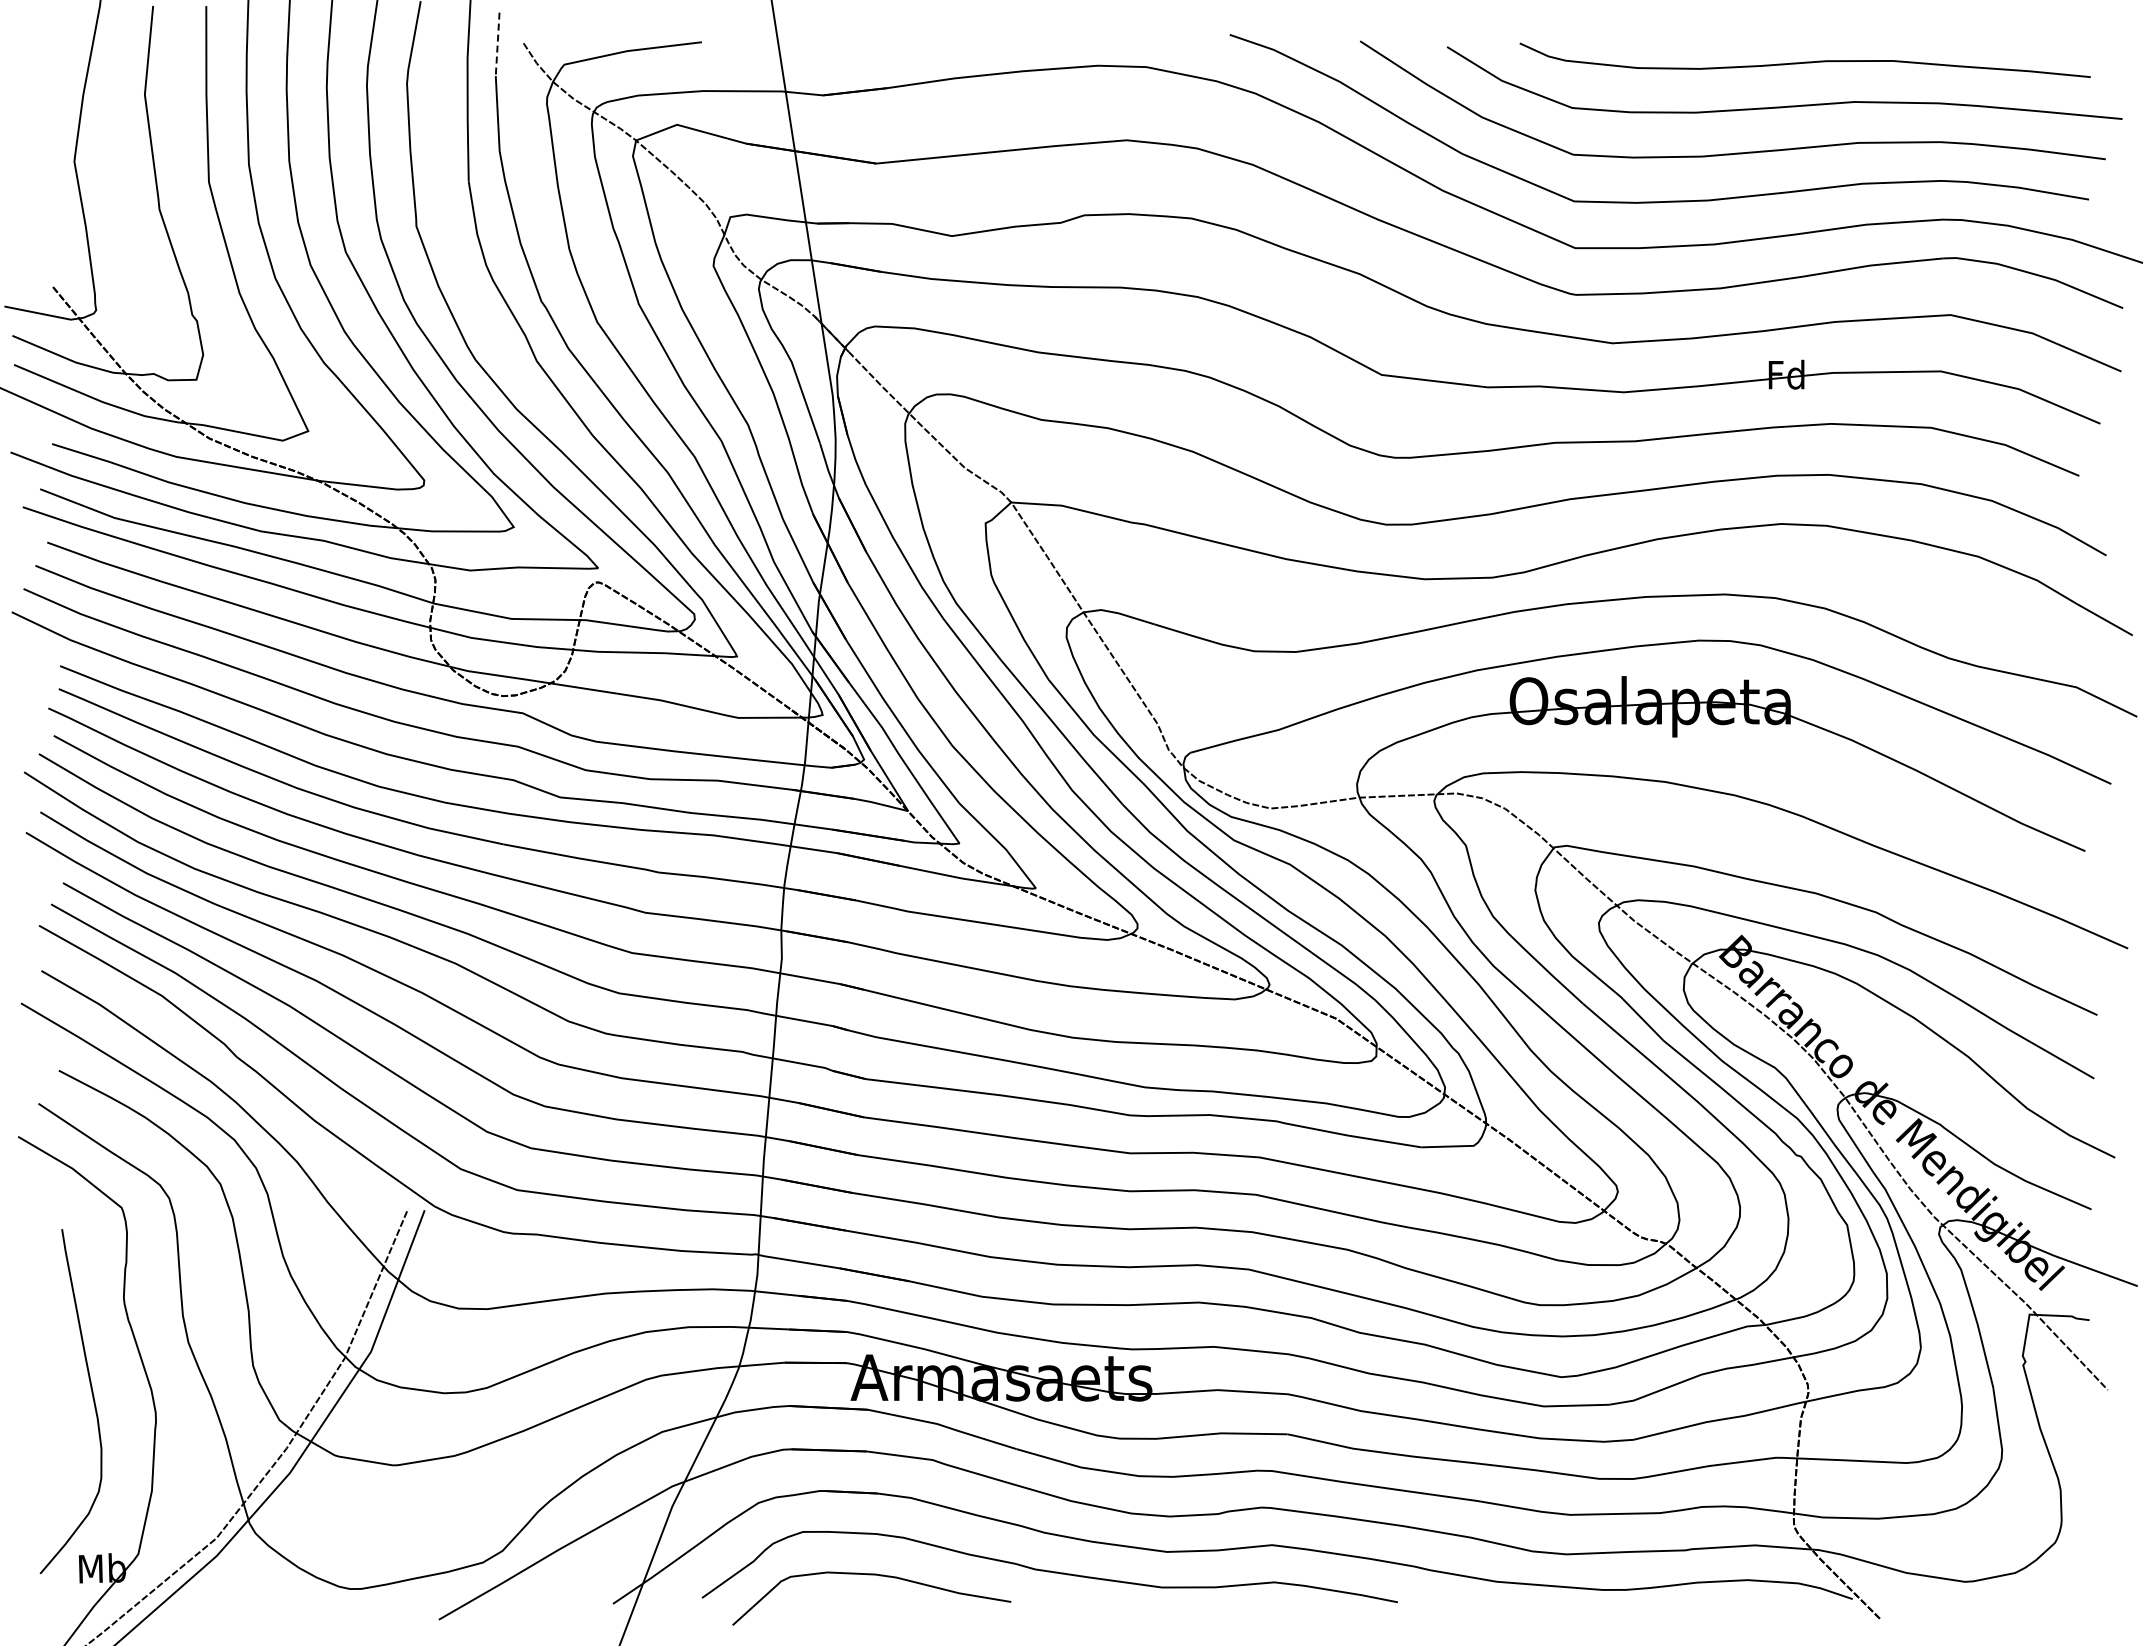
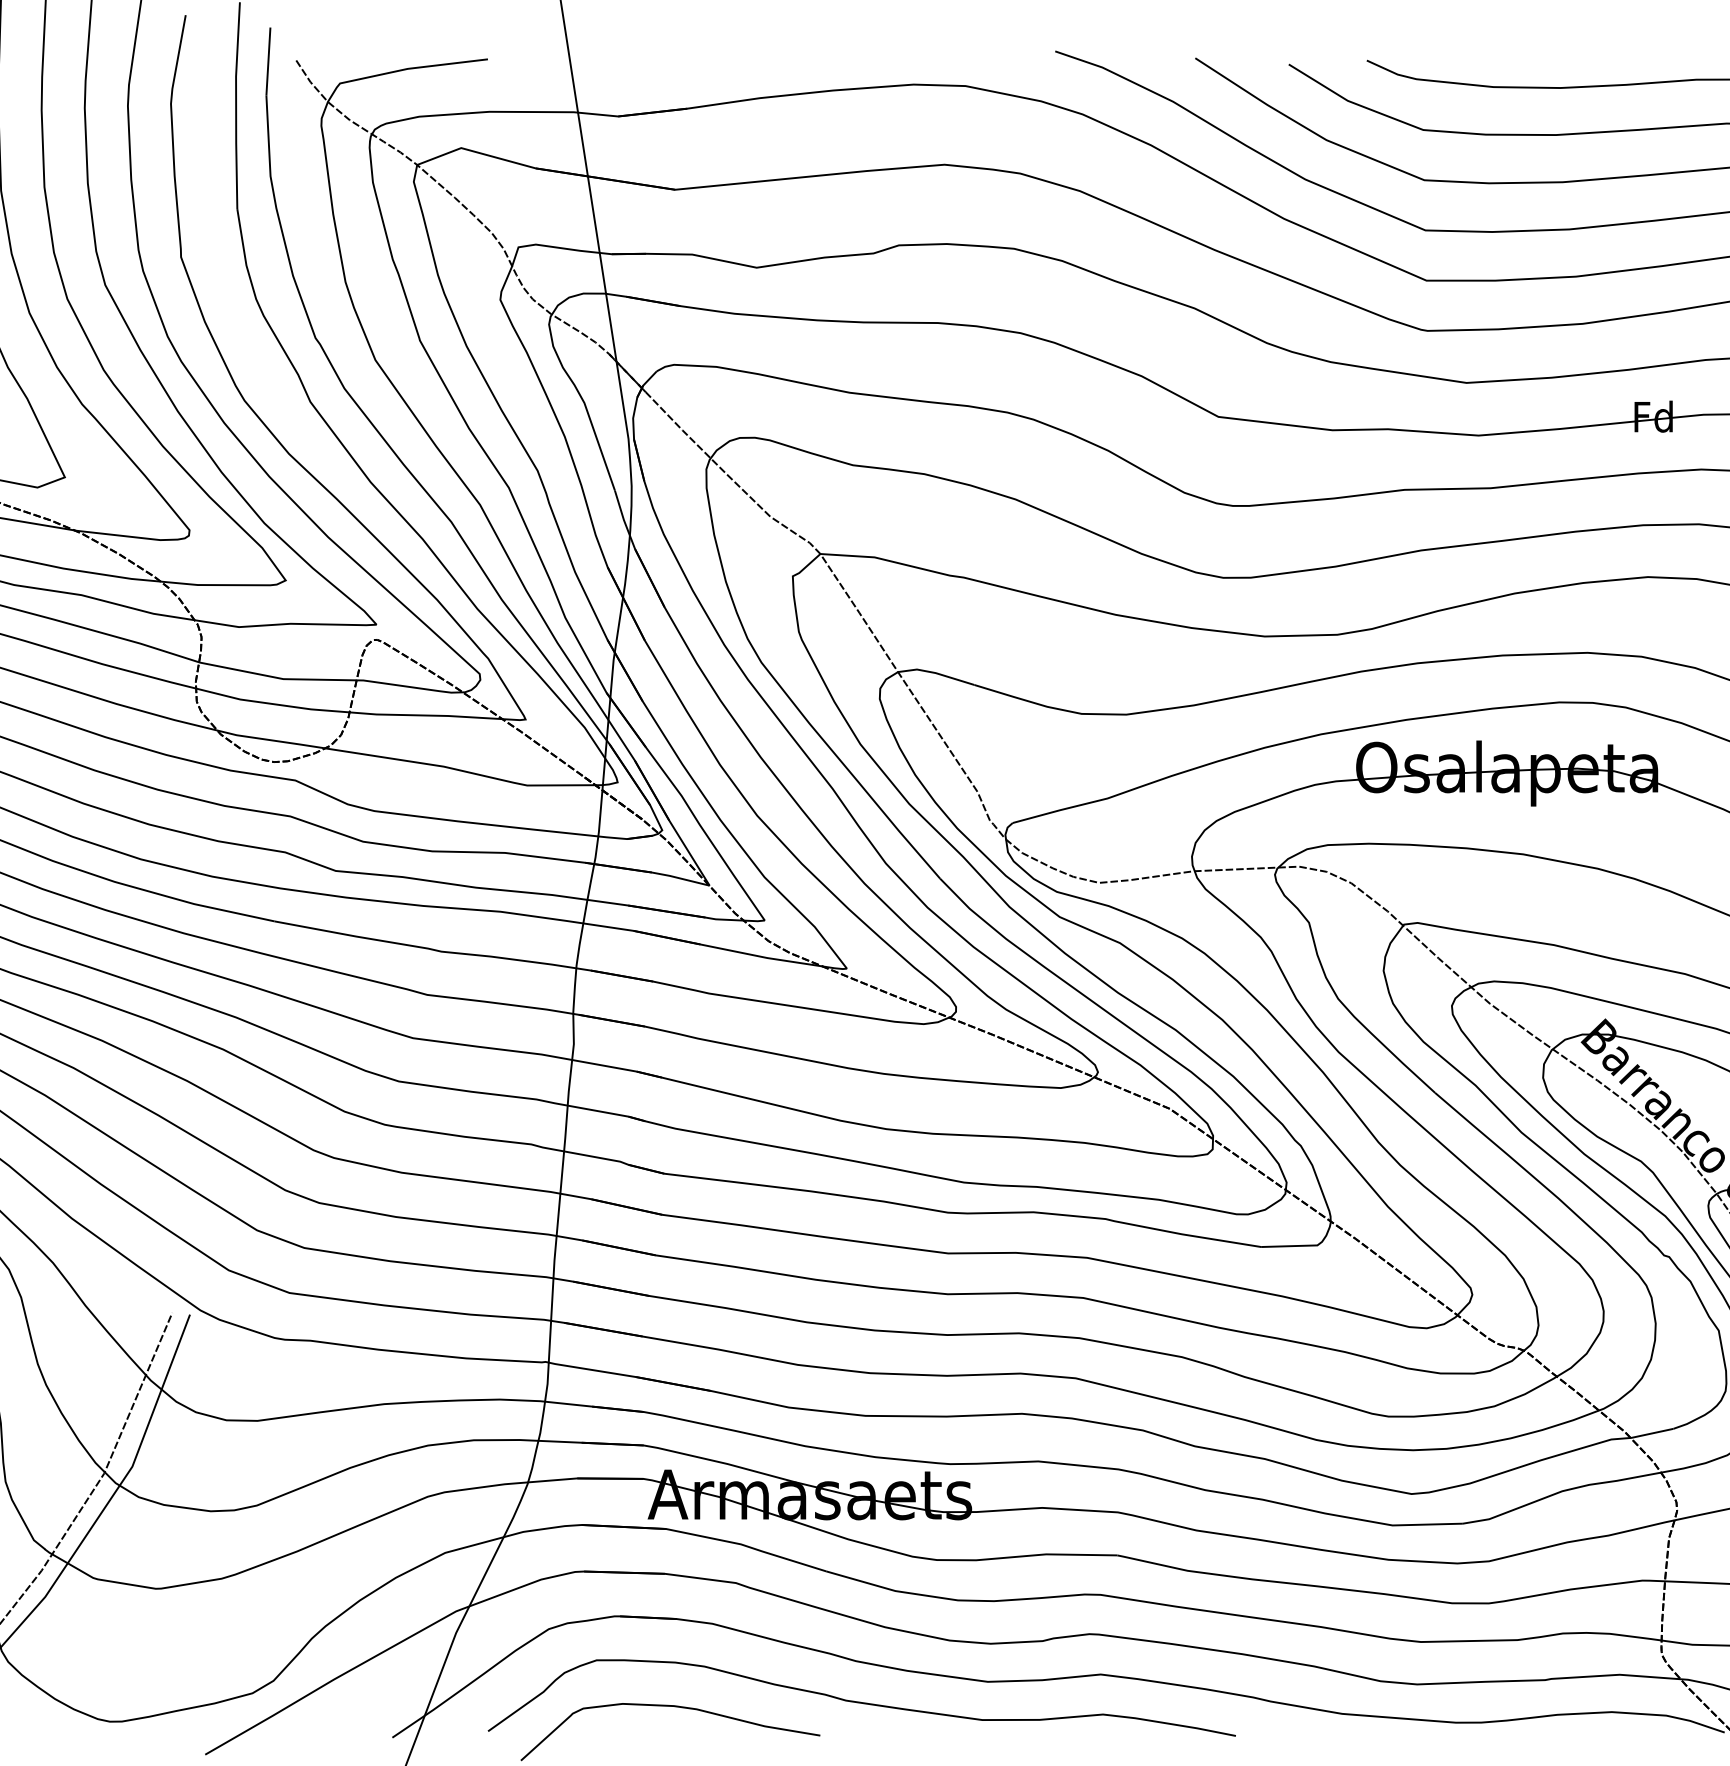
line: (497, 44) -> (268, 61), dashed -> solid

